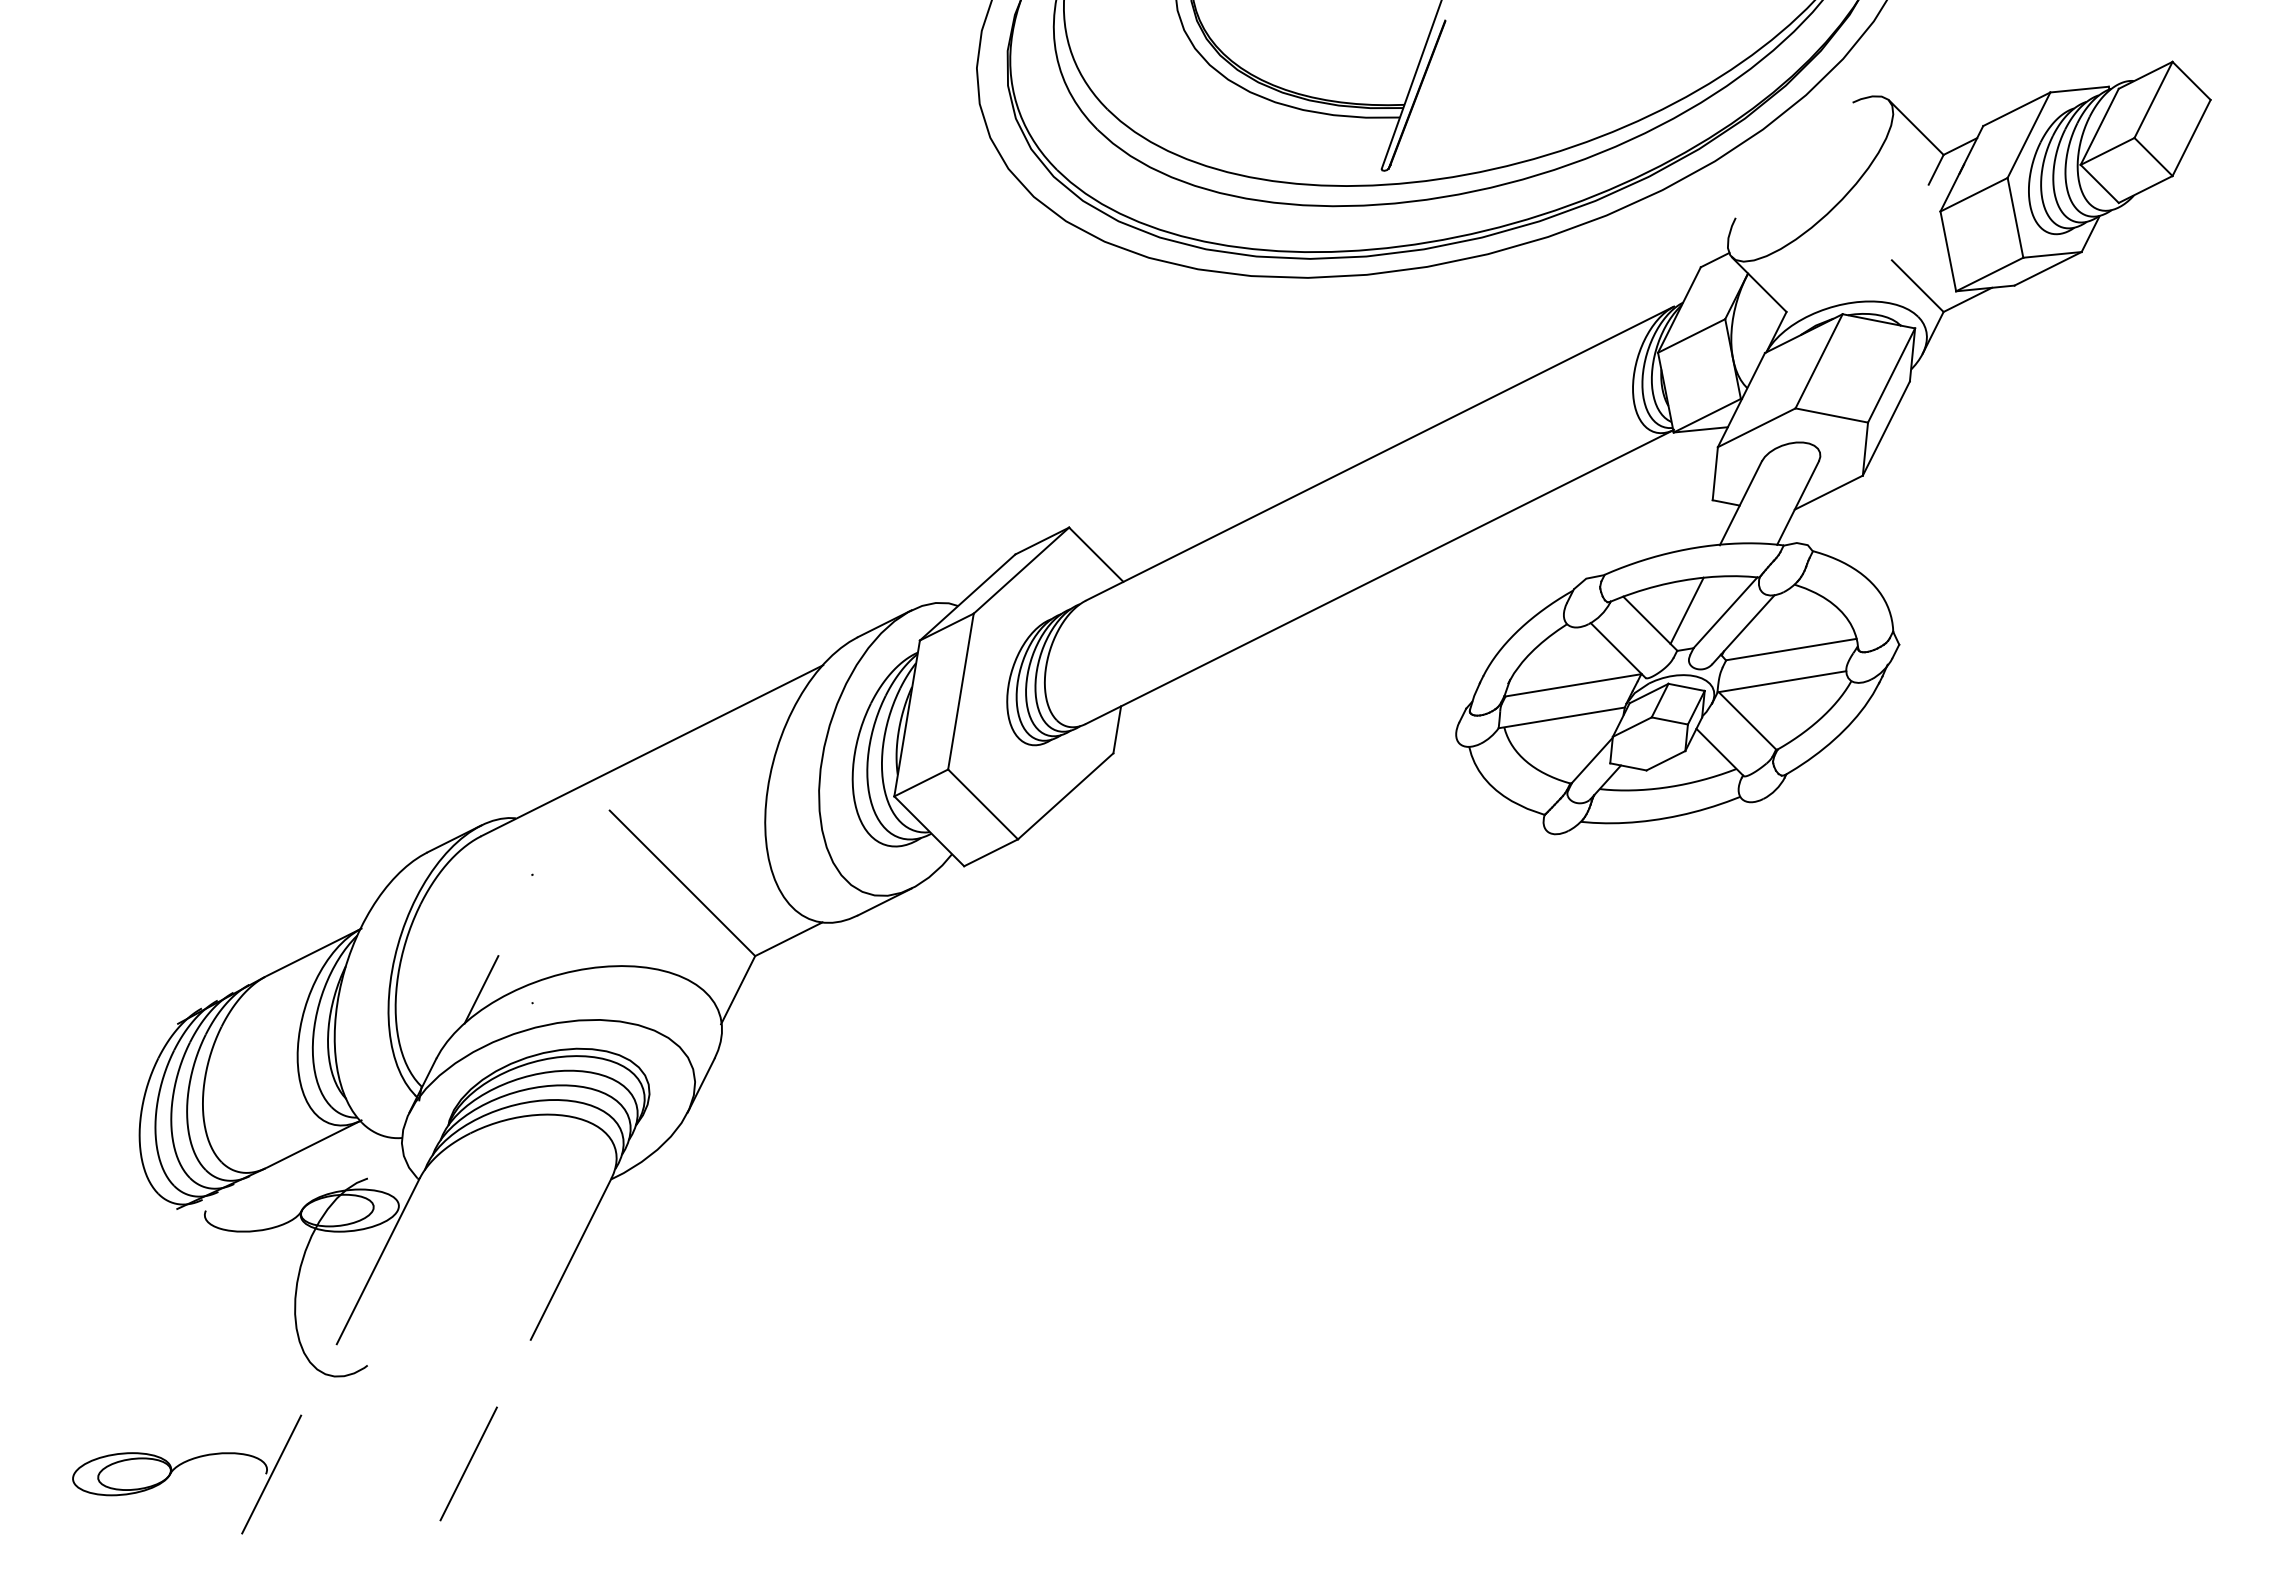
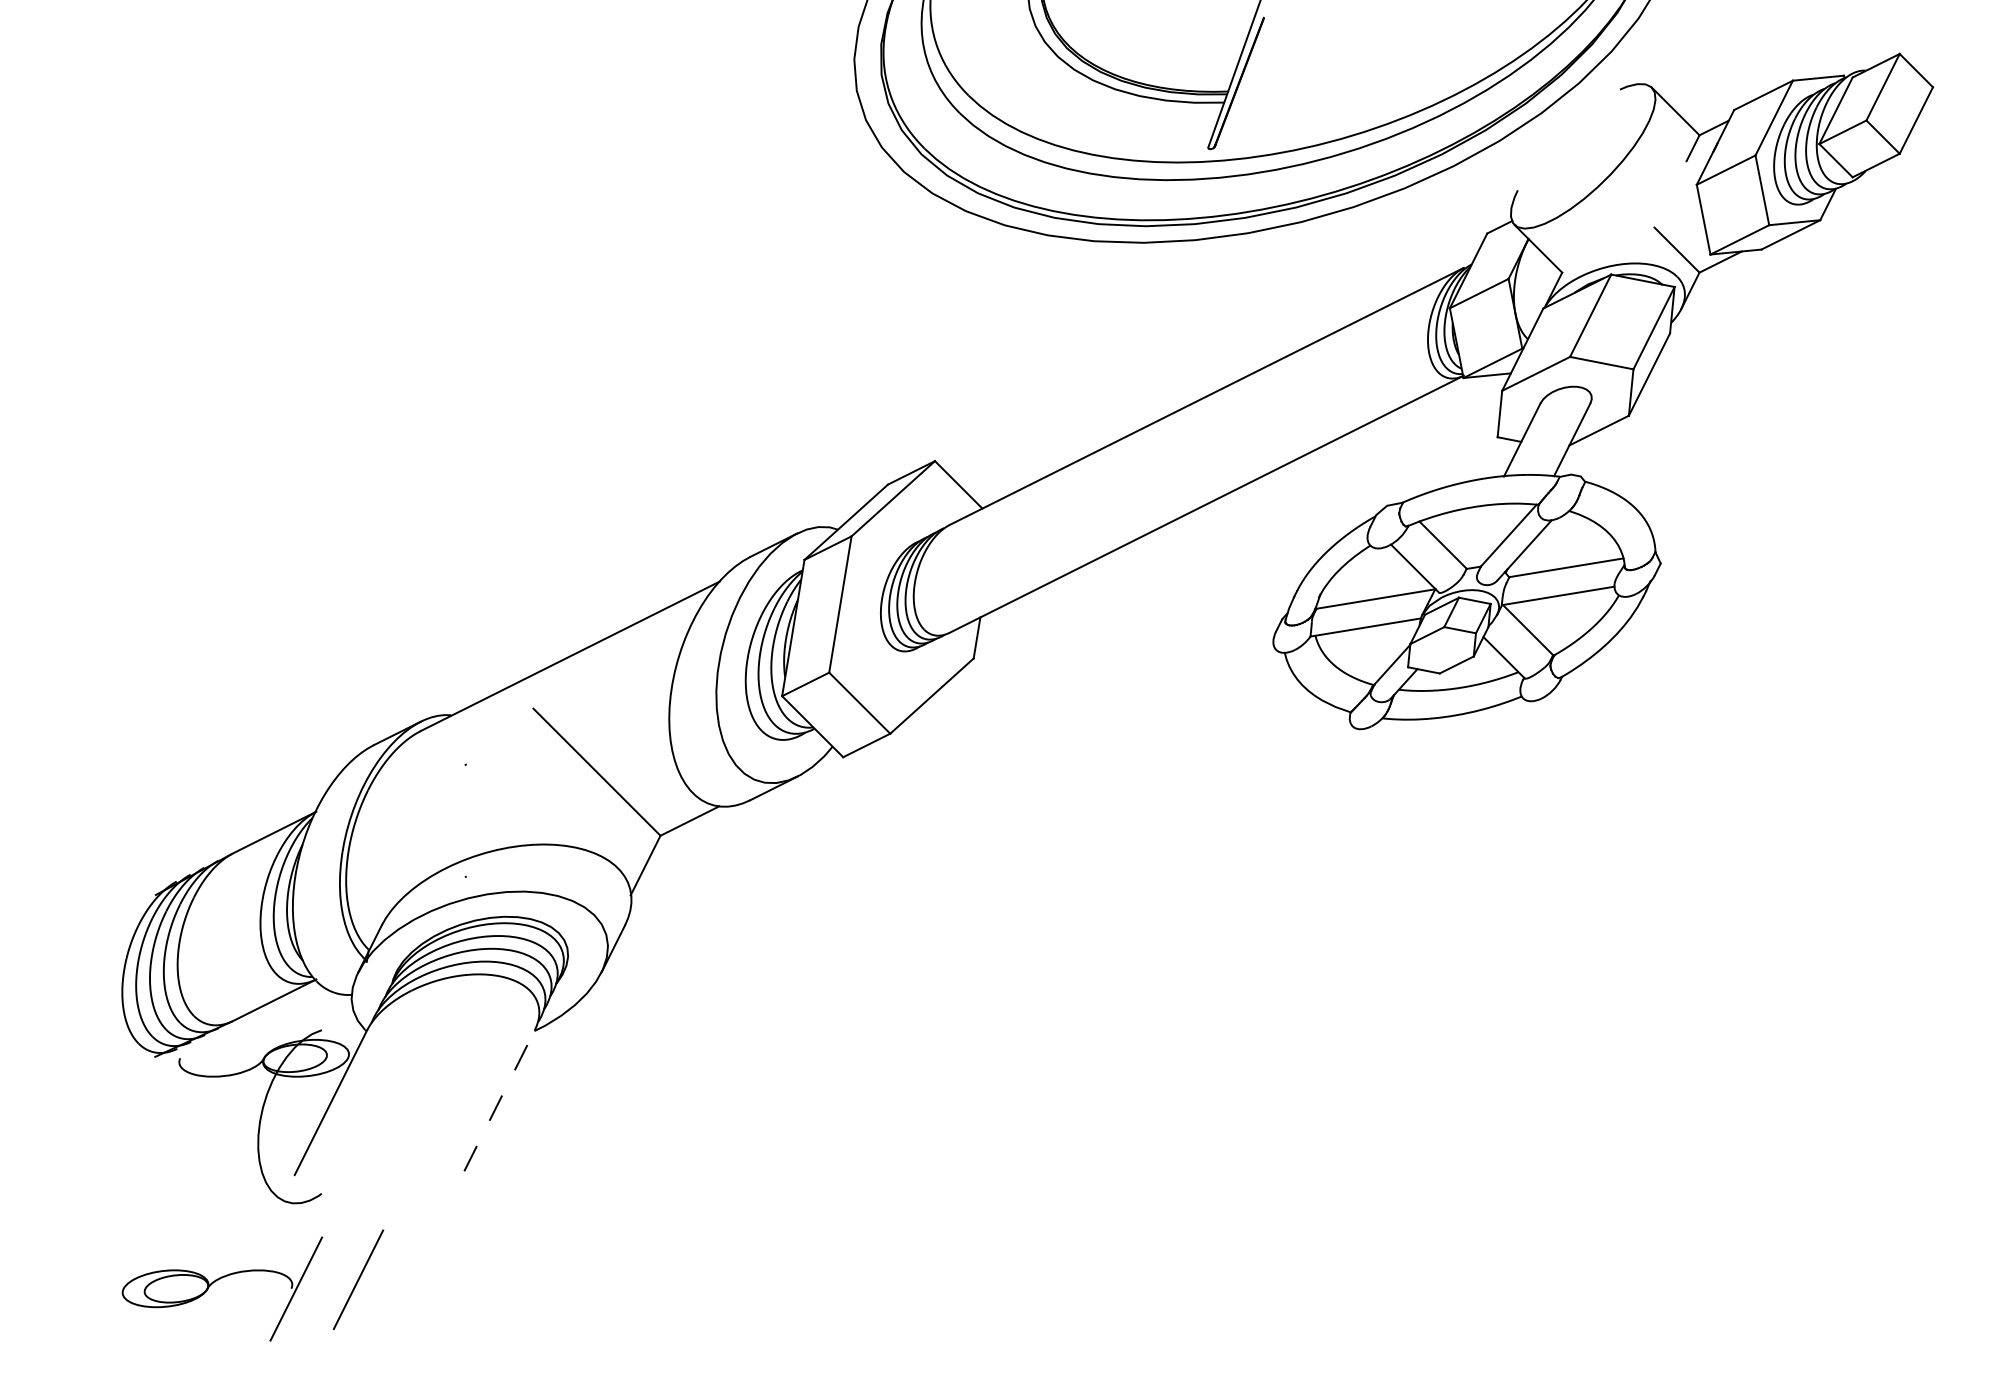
line: (1686, 610) -> (1474, 533), removed
line: (481, 989) -> (421, 864), removed
line: (571, 1258) -> (499, 1100), solid -> dashed
line: (468, 1463) -> (358, 1279), moved
part: (182, 1464) -> (218, 1280), moved

